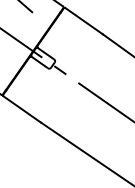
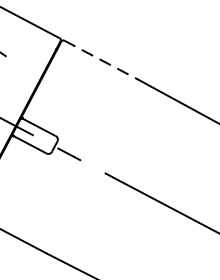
line: (84, 21) -> (101, 60), solid -> dashed

